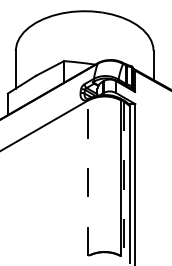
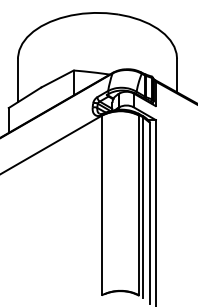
line: (88, 178) -> (101, 205), dashed -> solid
line: (124, 180) -> (143, 208), dashed -> solid

